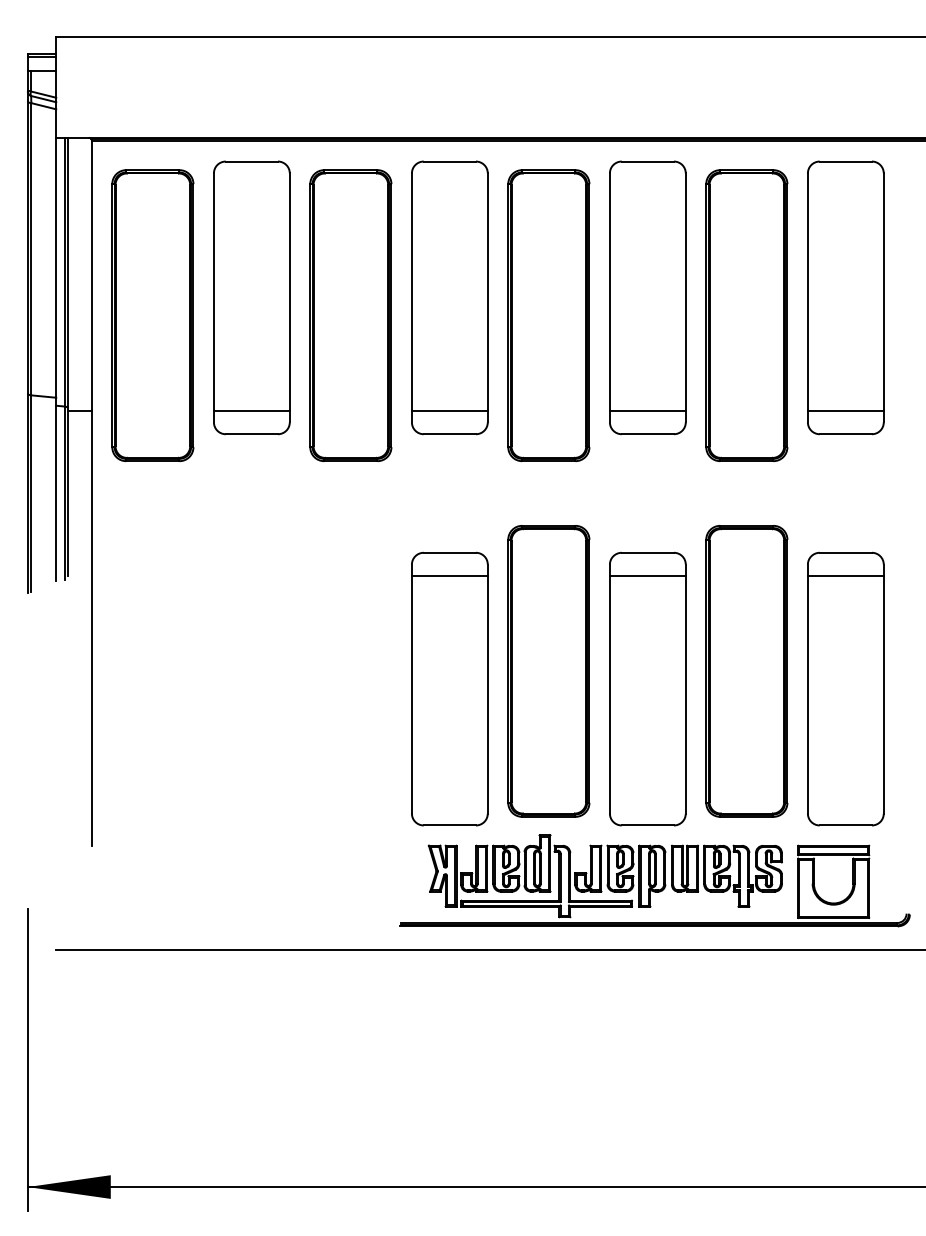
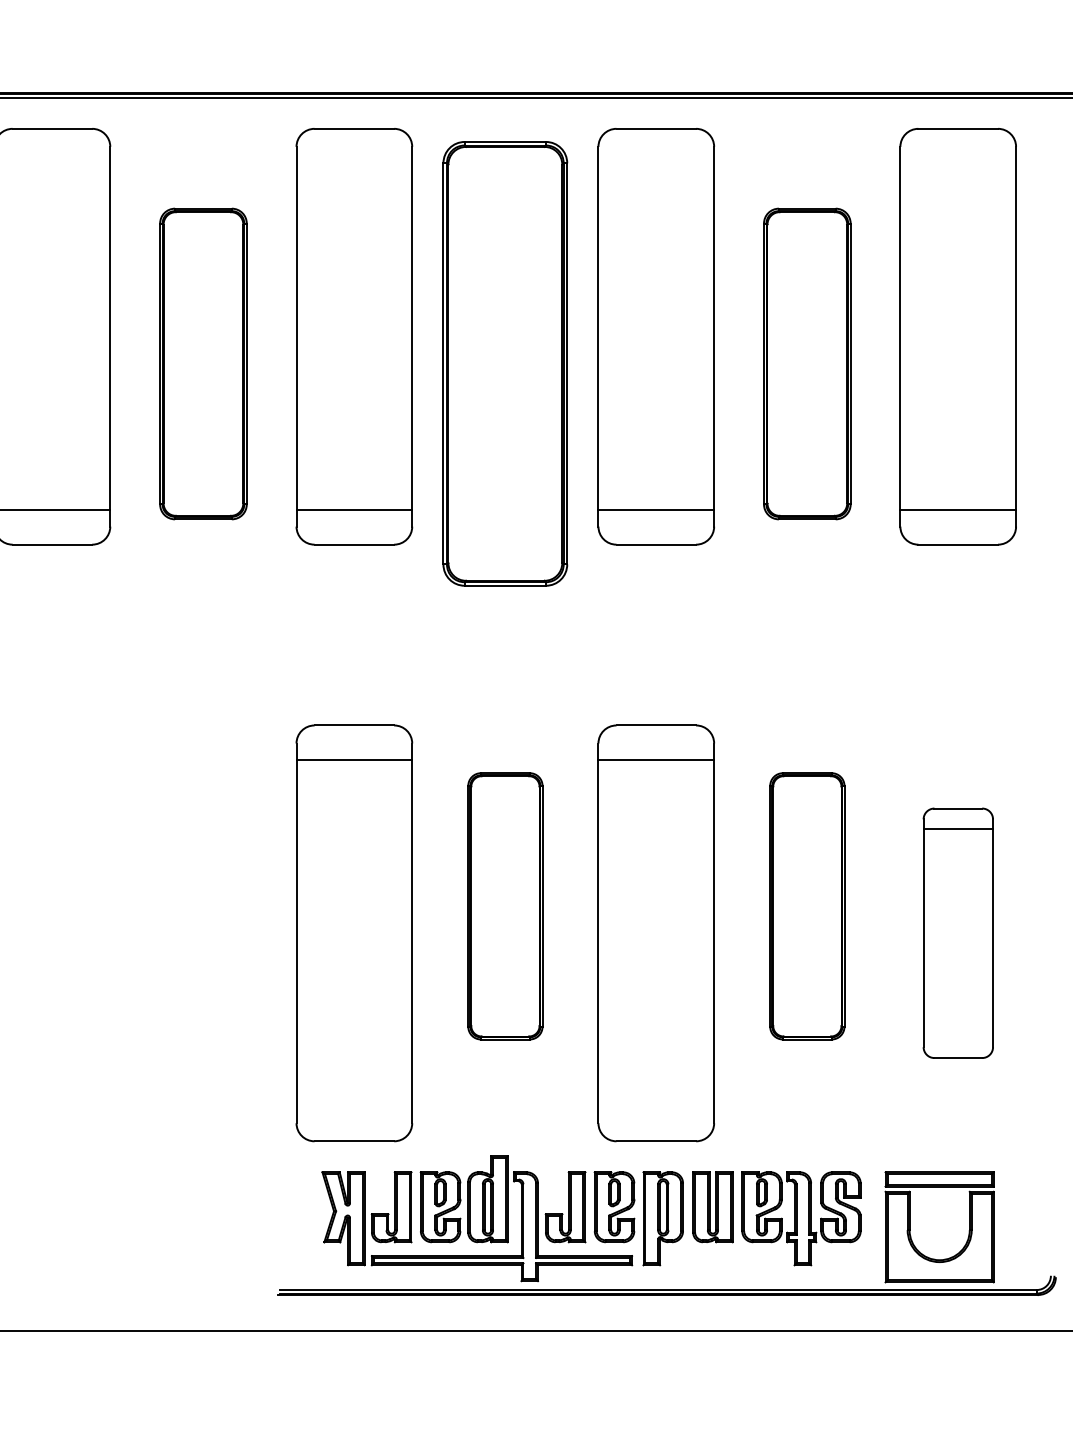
part: (350, 315) -> (202, 363), size x0.7
part: (746, 315) -> (806, 363), size x0.7
part: (548, 671) -> (504, 906), size x0.6
part: (746, 671) -> (806, 906), size x0.6
part: (845, 688) -> (957, 932), size x0.6

